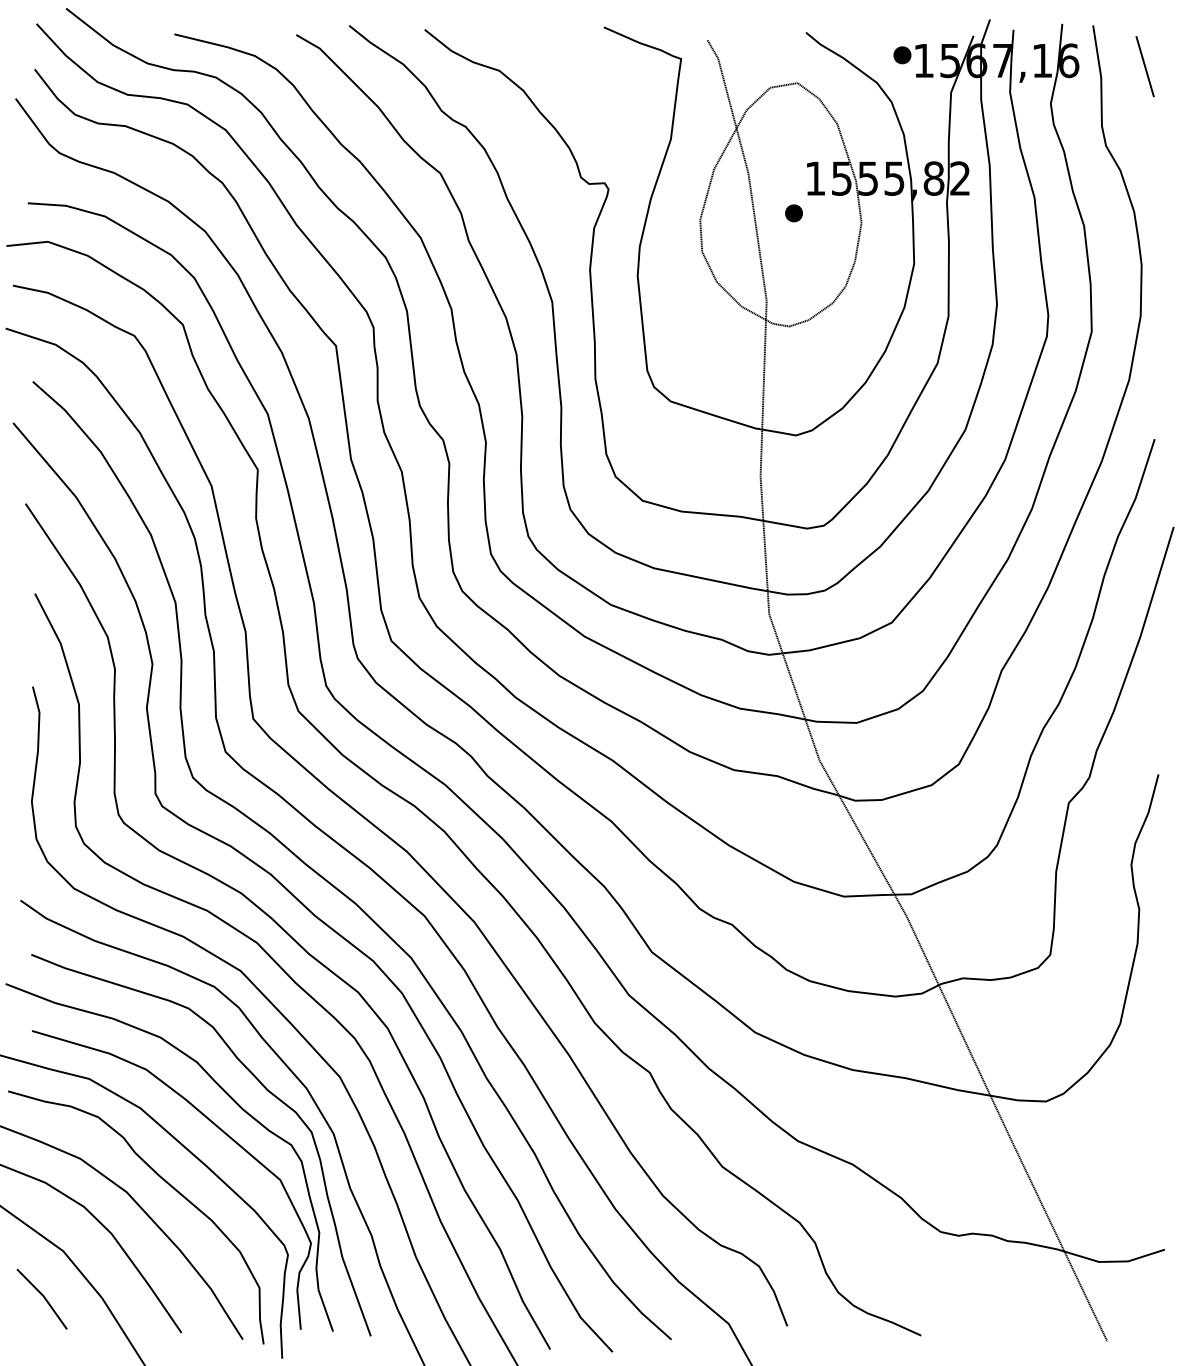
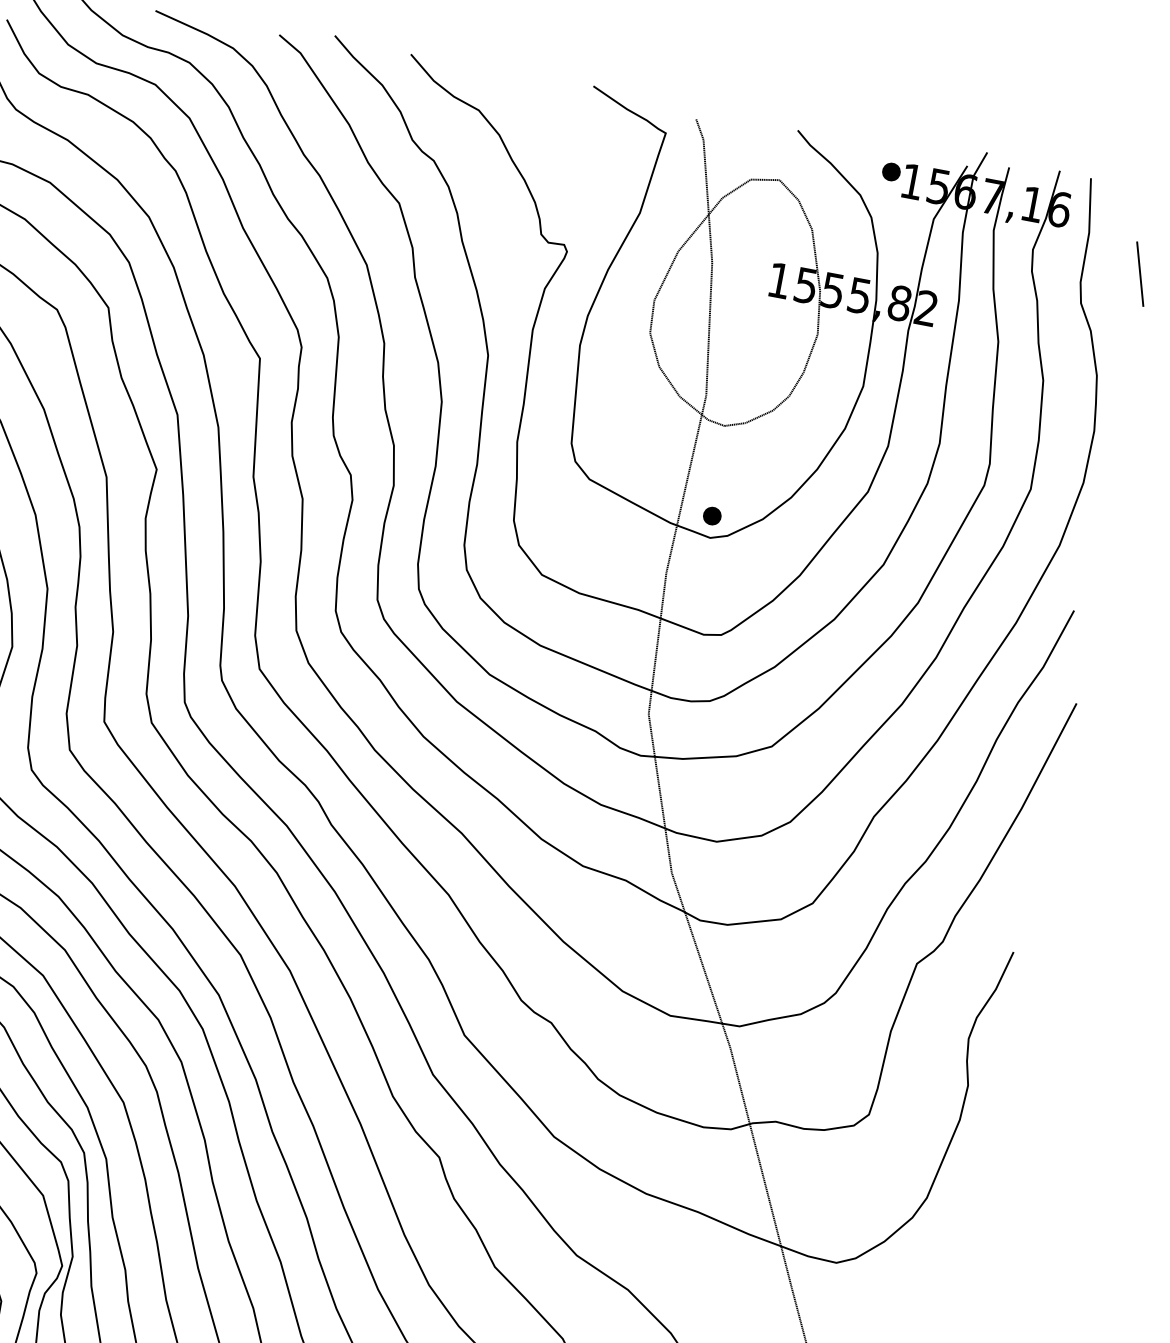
line: (1144, 66) -> (1139, 273), moved
part: (793, 213) -> (711, 516), moved

